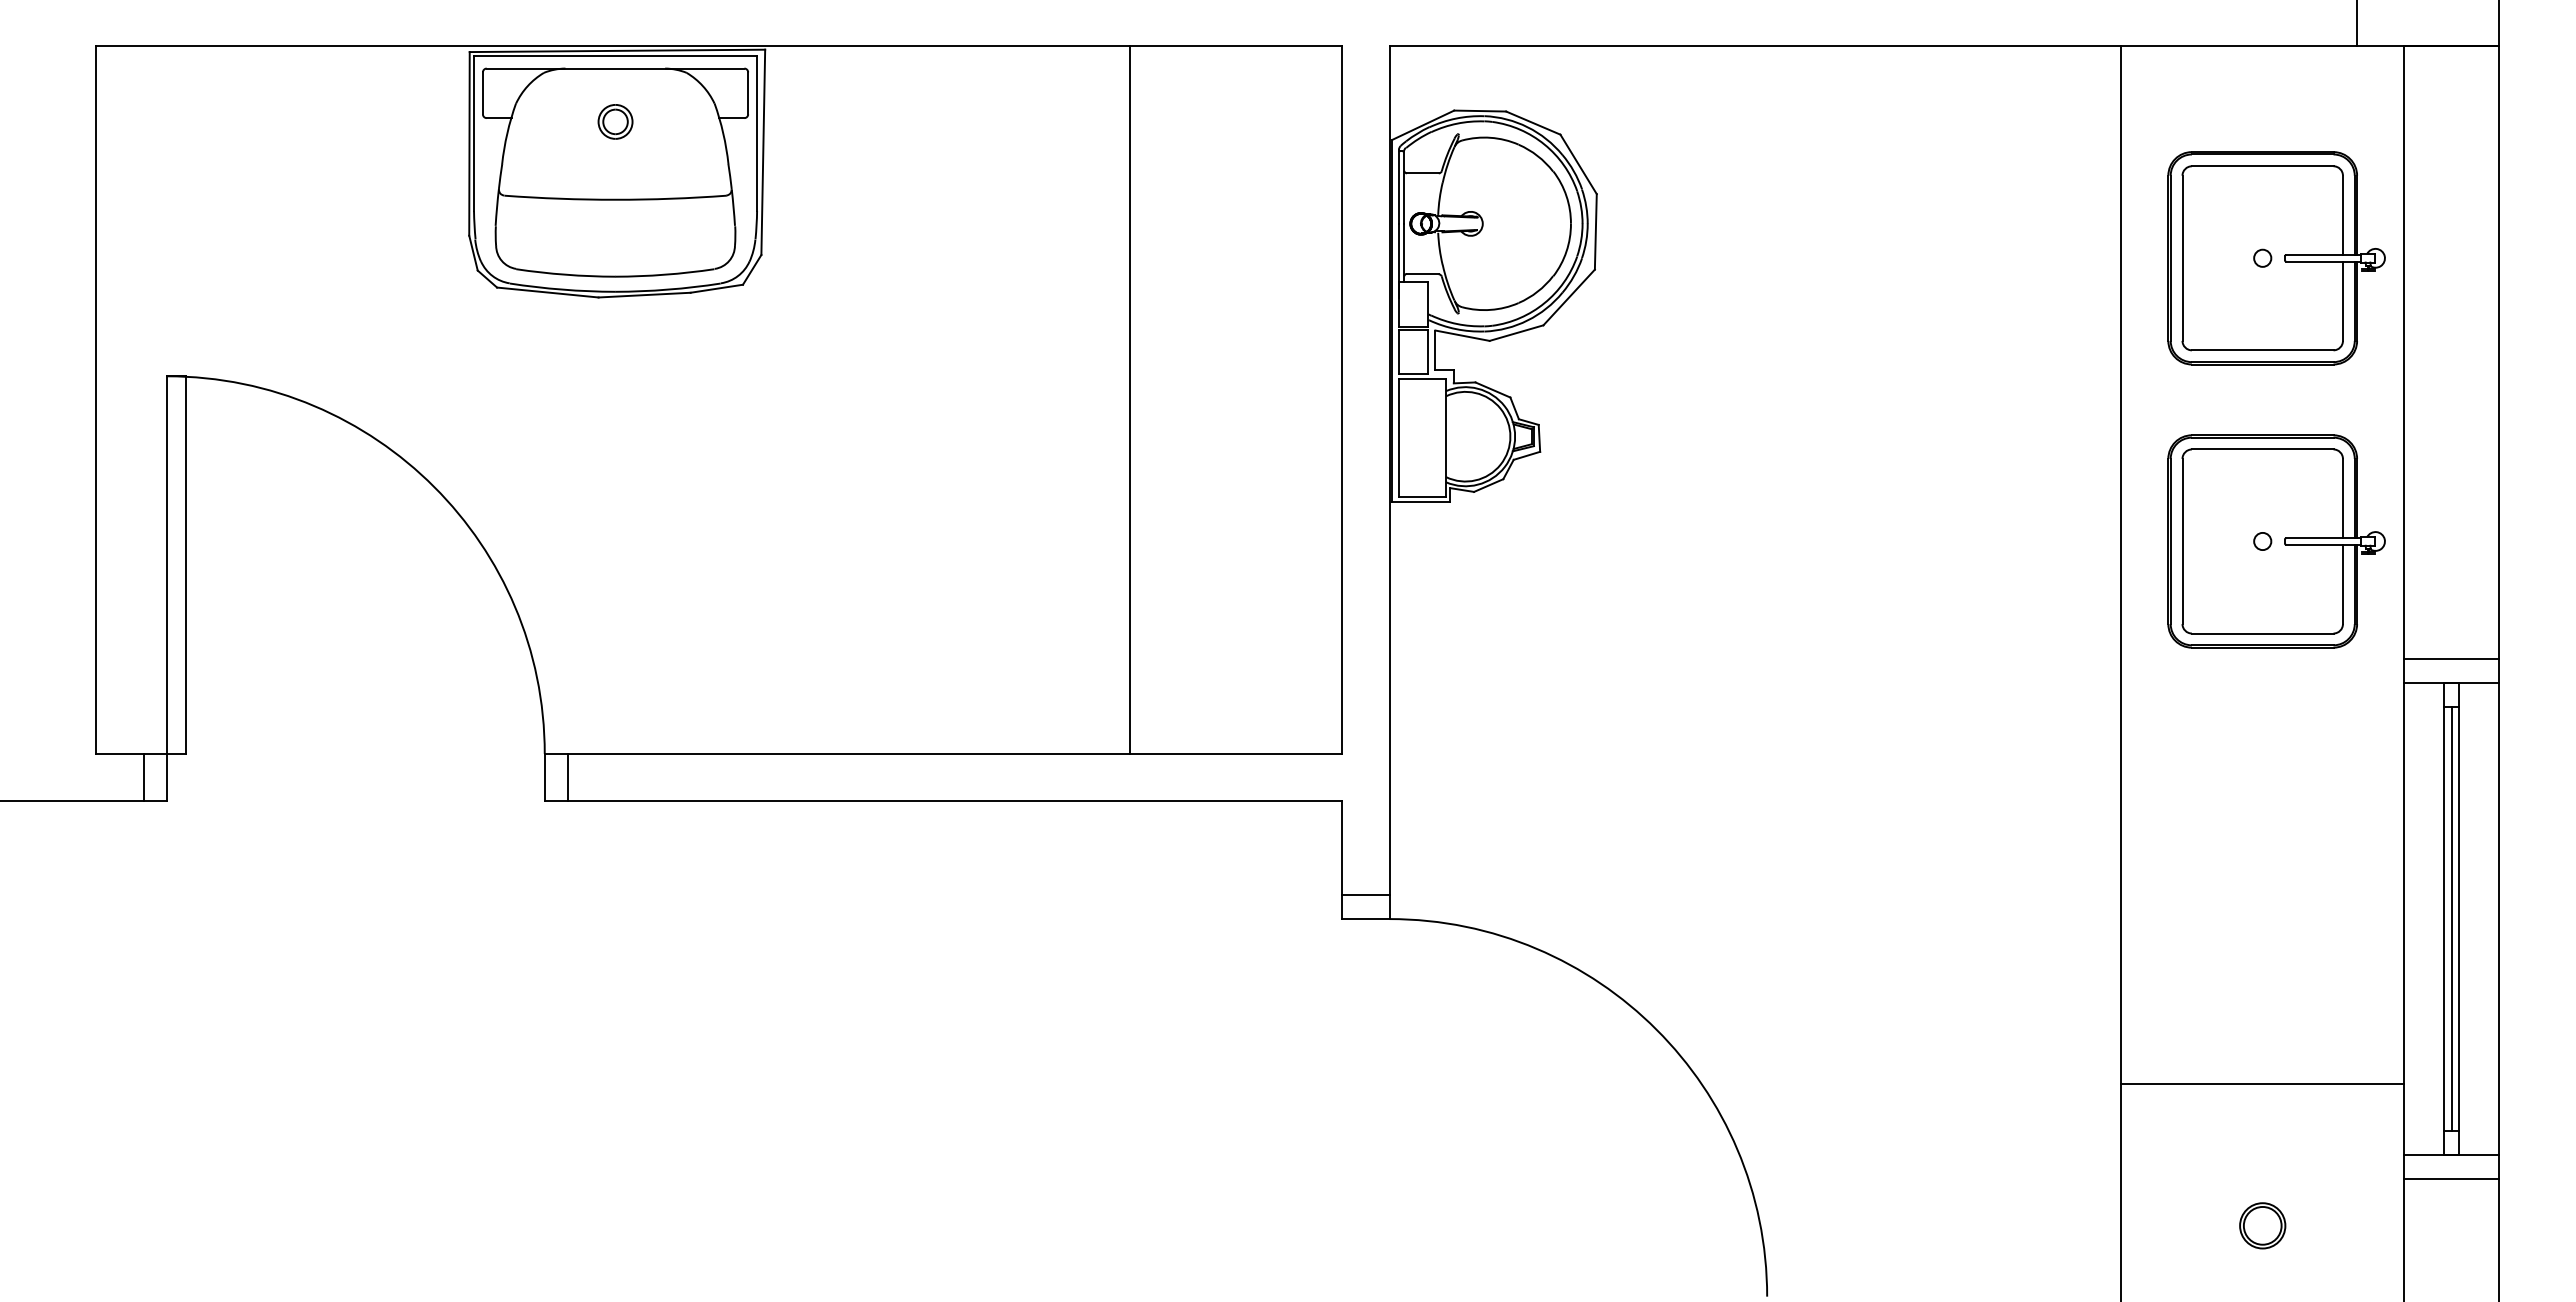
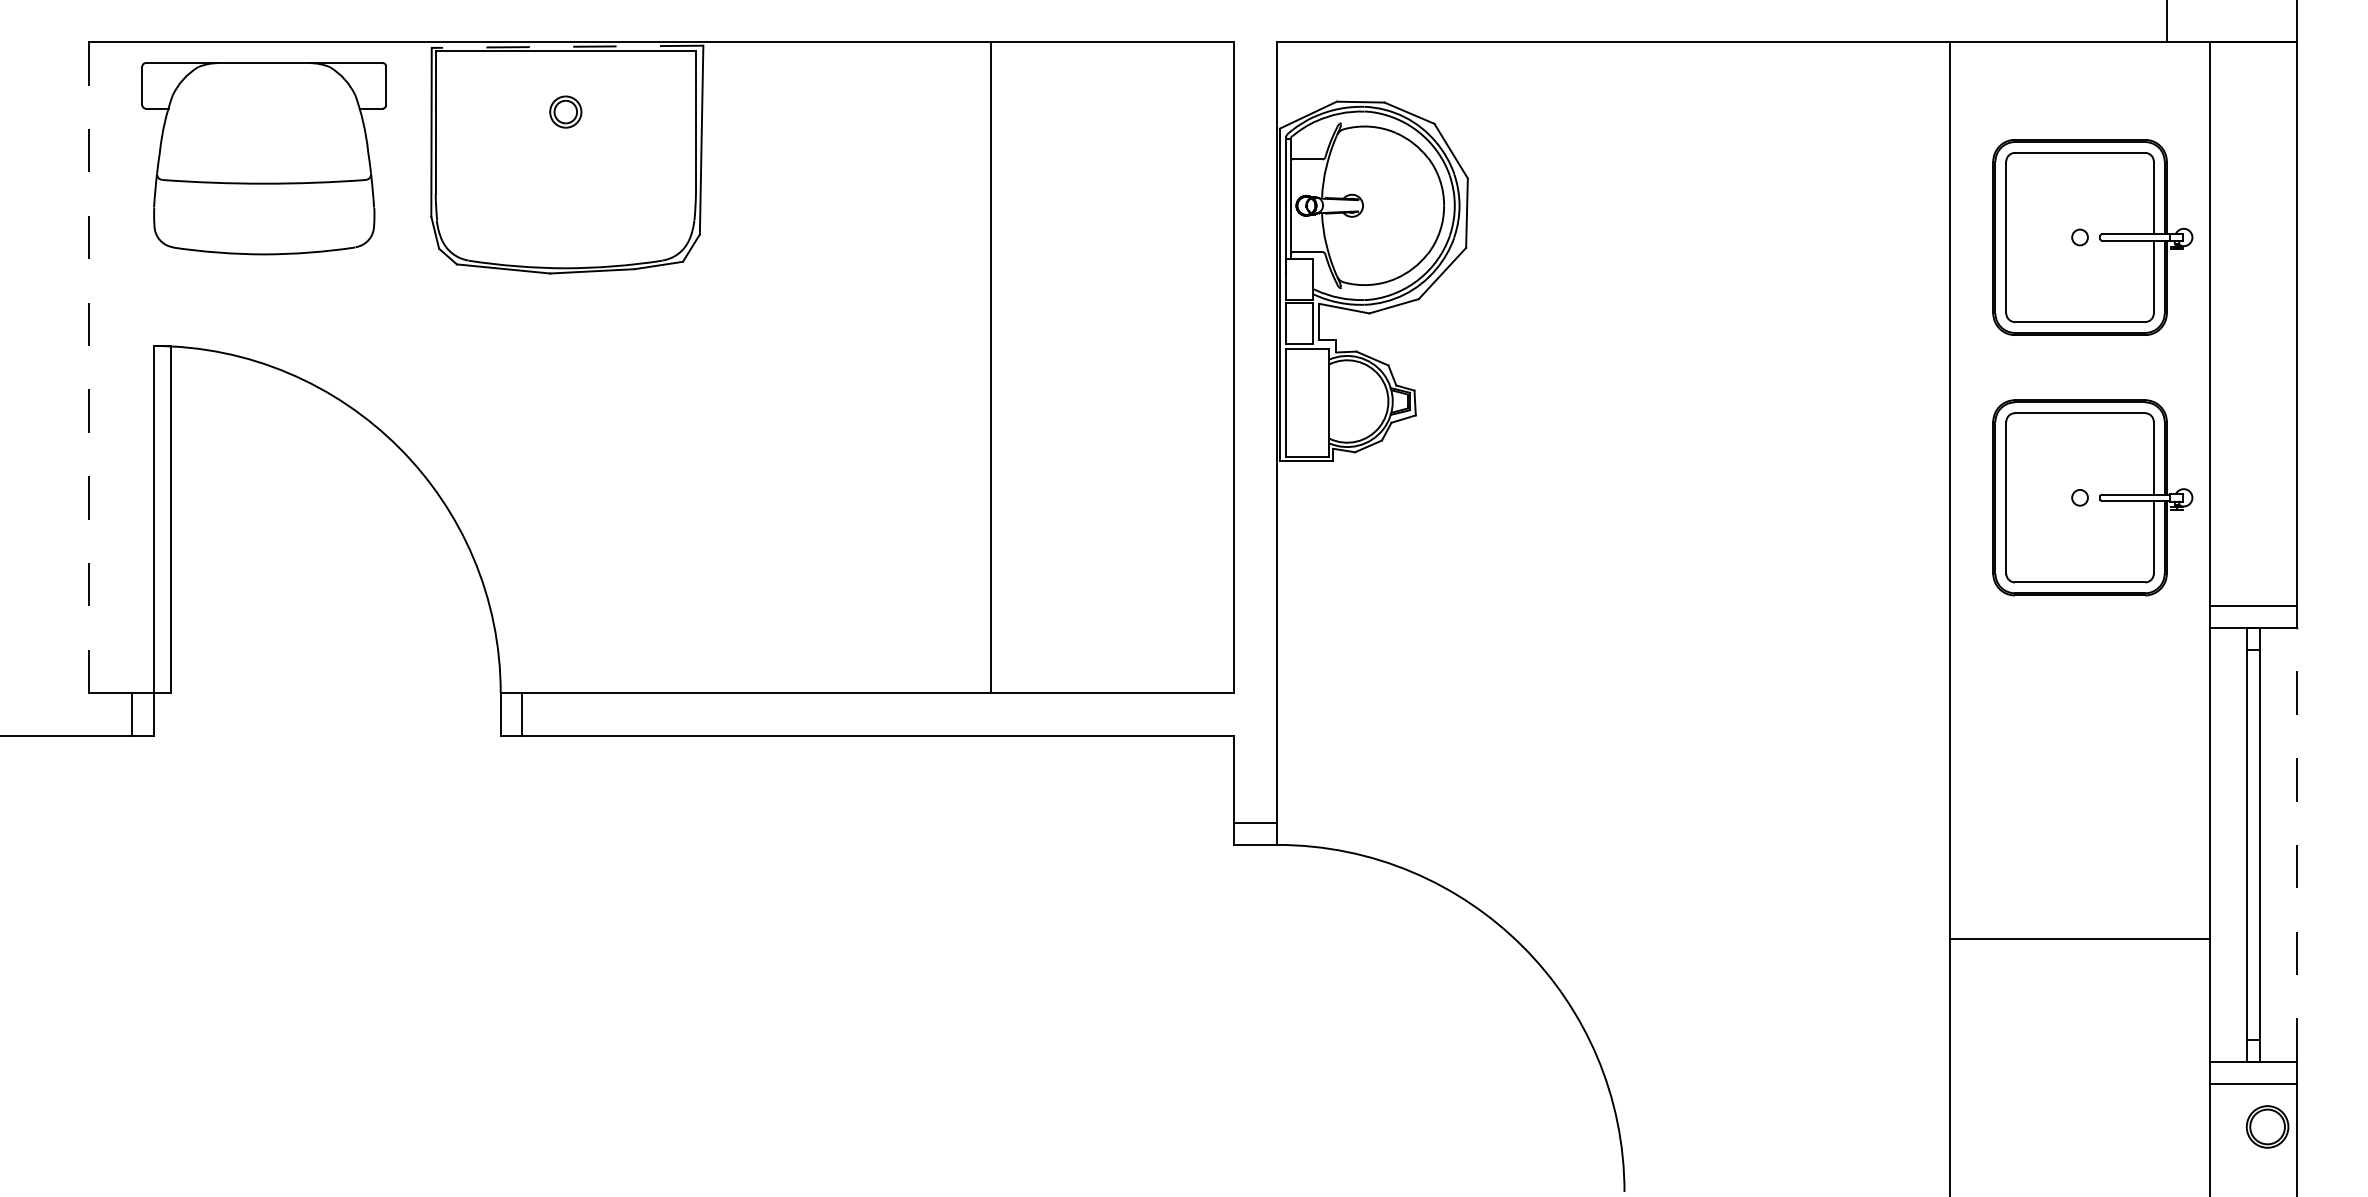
line: (617, 50) -> (567, 46), solid -> dashed
part: (615, 172) -> (264, 158), moved
line: (96, 399) -> (88, 367), solid -> dashed
line: (1130, 399) -> (991, 367), moved
line: (2451, 918) -> (2253, 844), removed
line: (2498, 919) -> (2296, 845), solid -> dashed
line: (2262, 1084) -> (2079, 939), moved
part: (2262, 1225) -> (2267, 1126), moved

